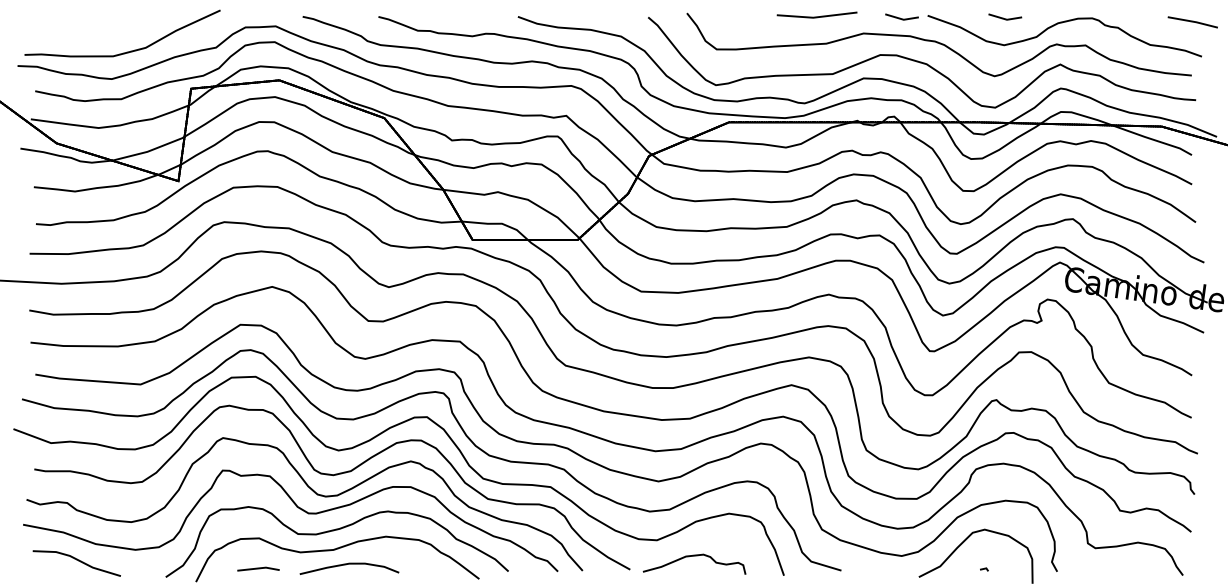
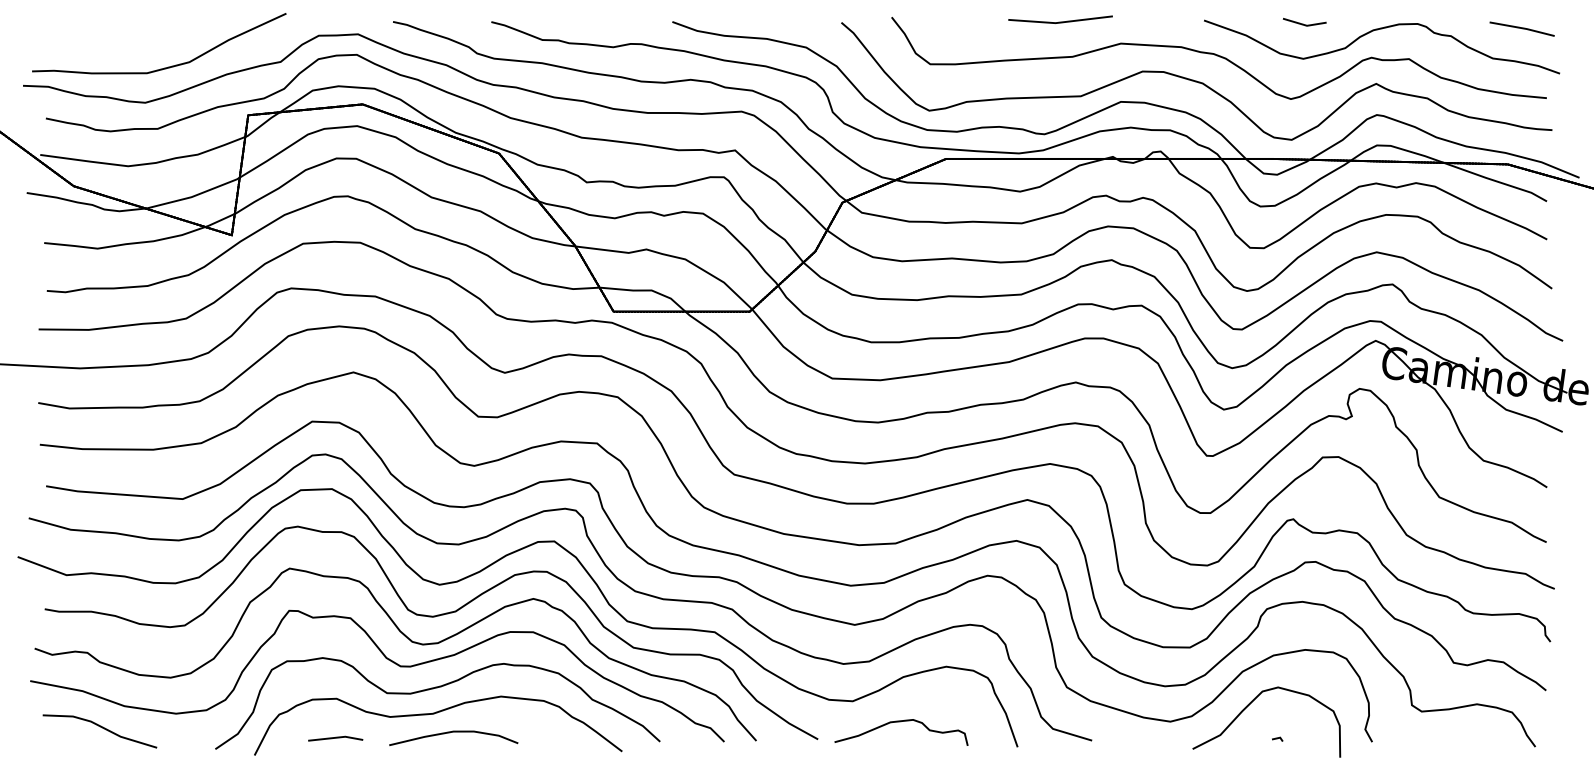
line: (901, 18) -> (1169, 23), removed
line: (1192, 21) -> (1521, 28), moved

